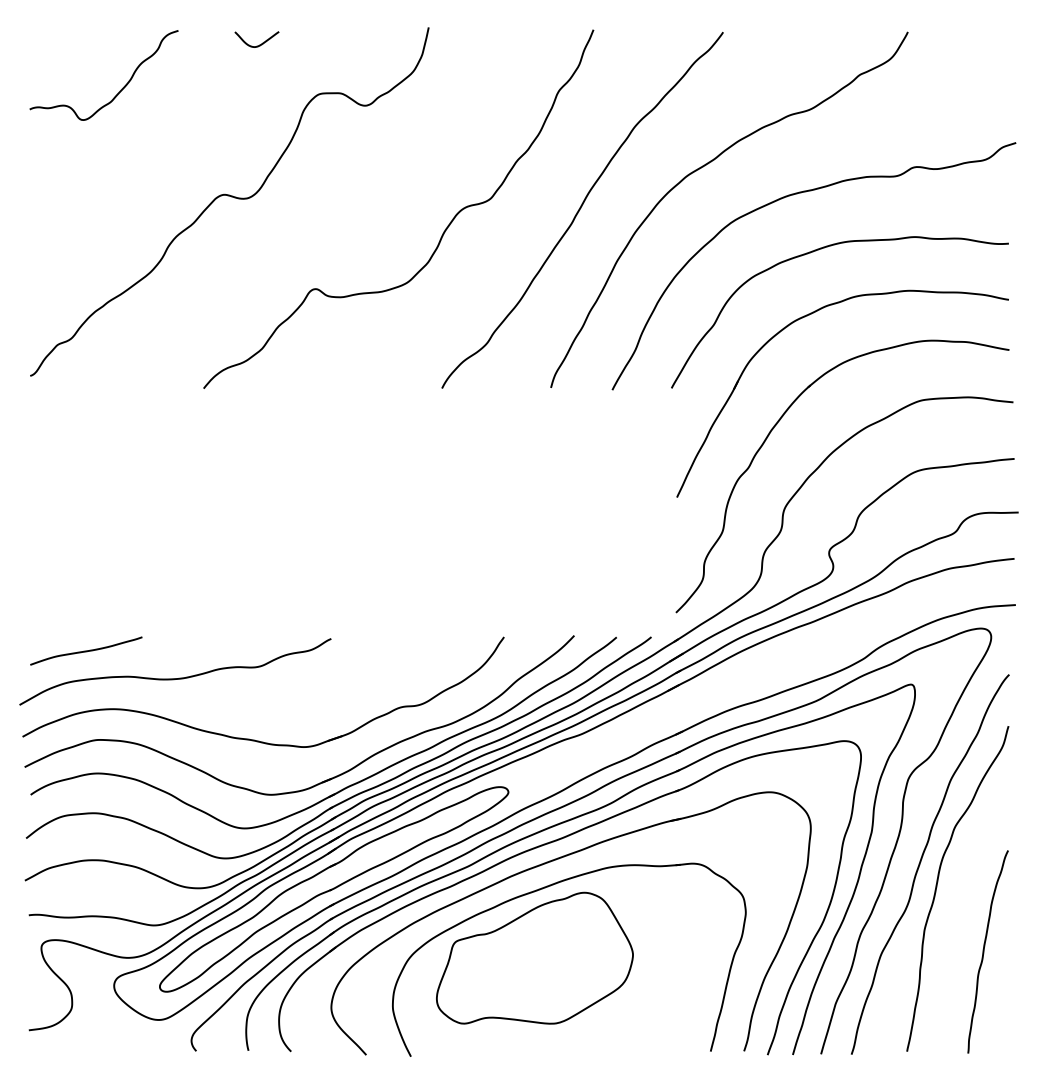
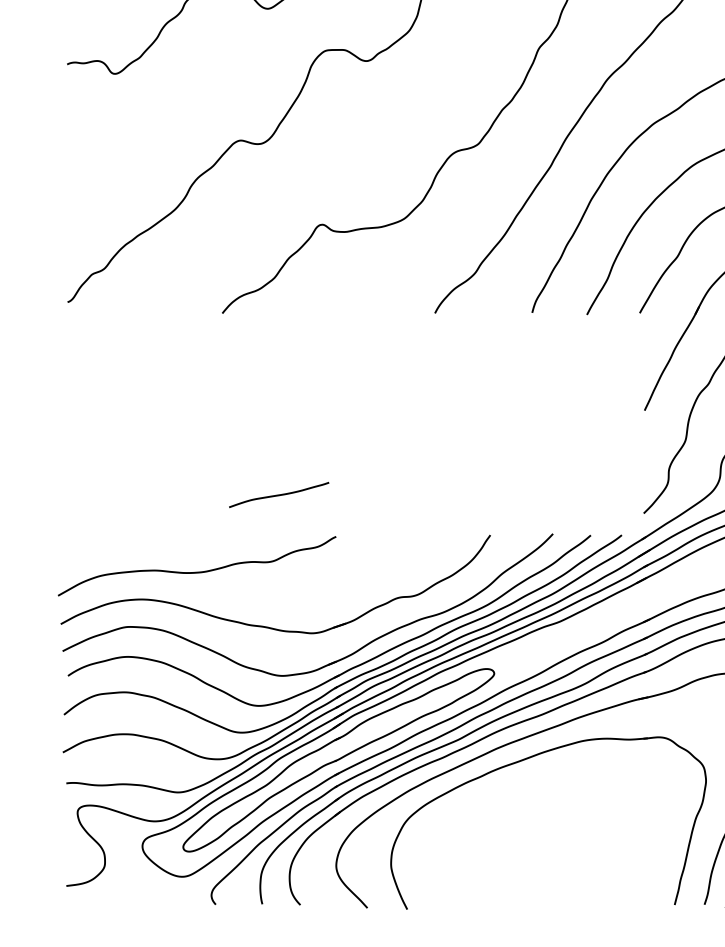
curve: (86, 650) -> (279, 494), moved
part: (534, 957) -> (517, 821), removed

